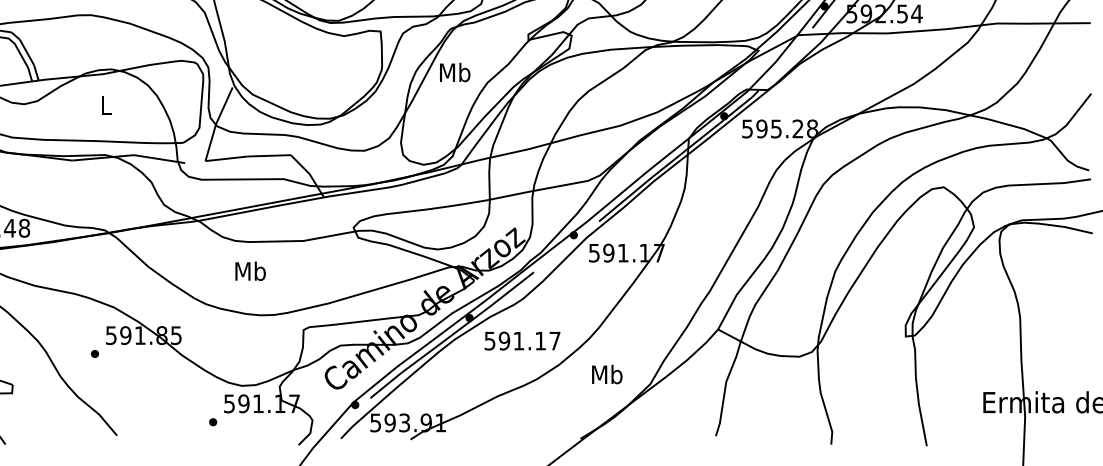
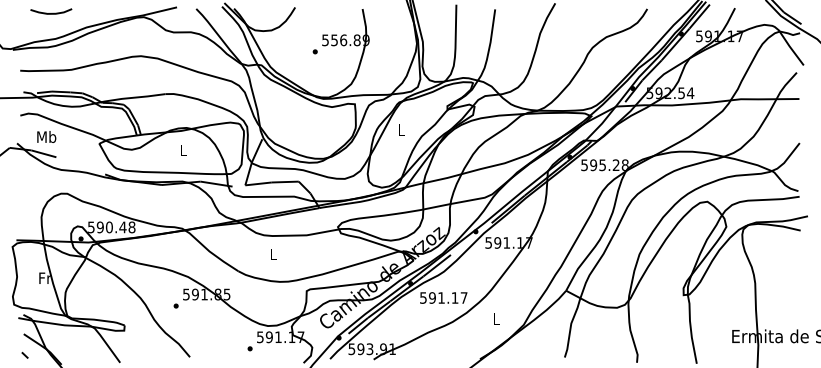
text: (454, 71) -> (401, 129), Mb -> L
text: (250, 271) -> (273, 254), Mb -> L
text: (606, 373) -> (496, 318), Mb -> L

